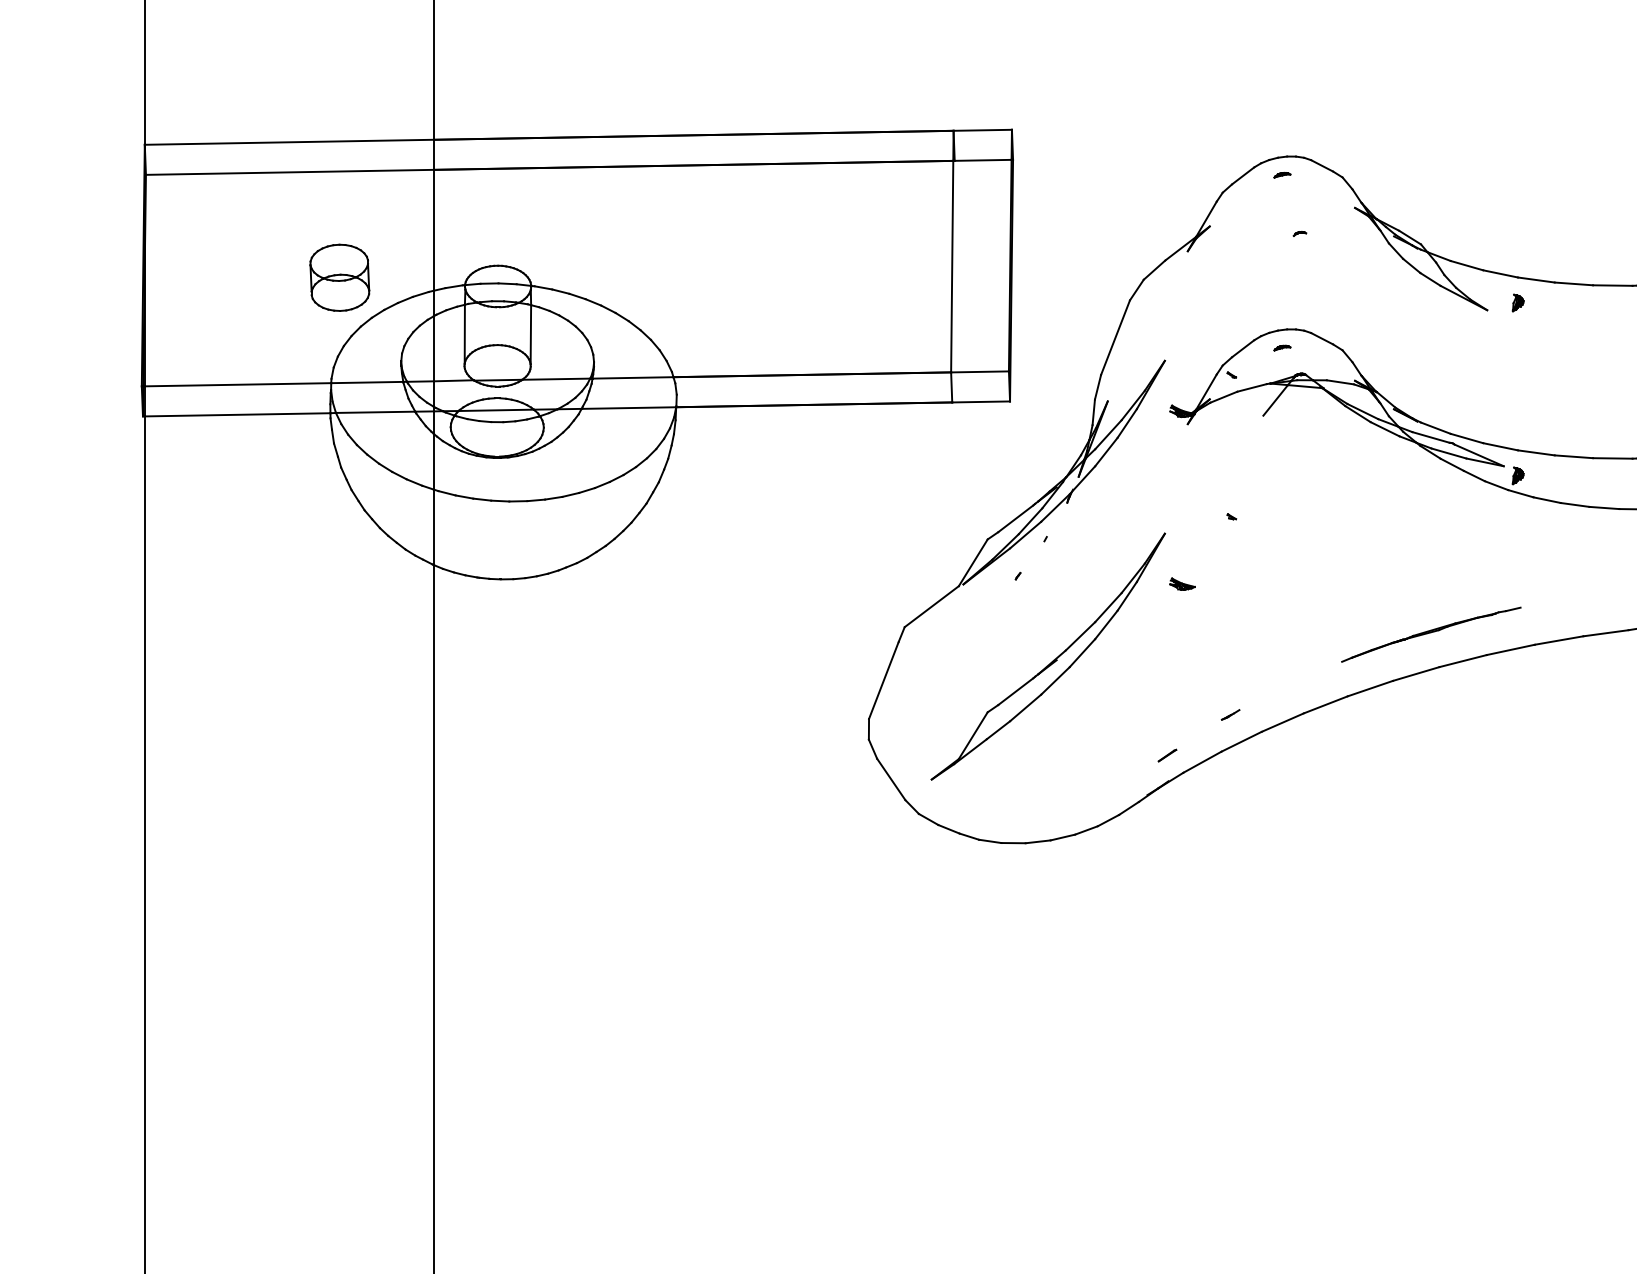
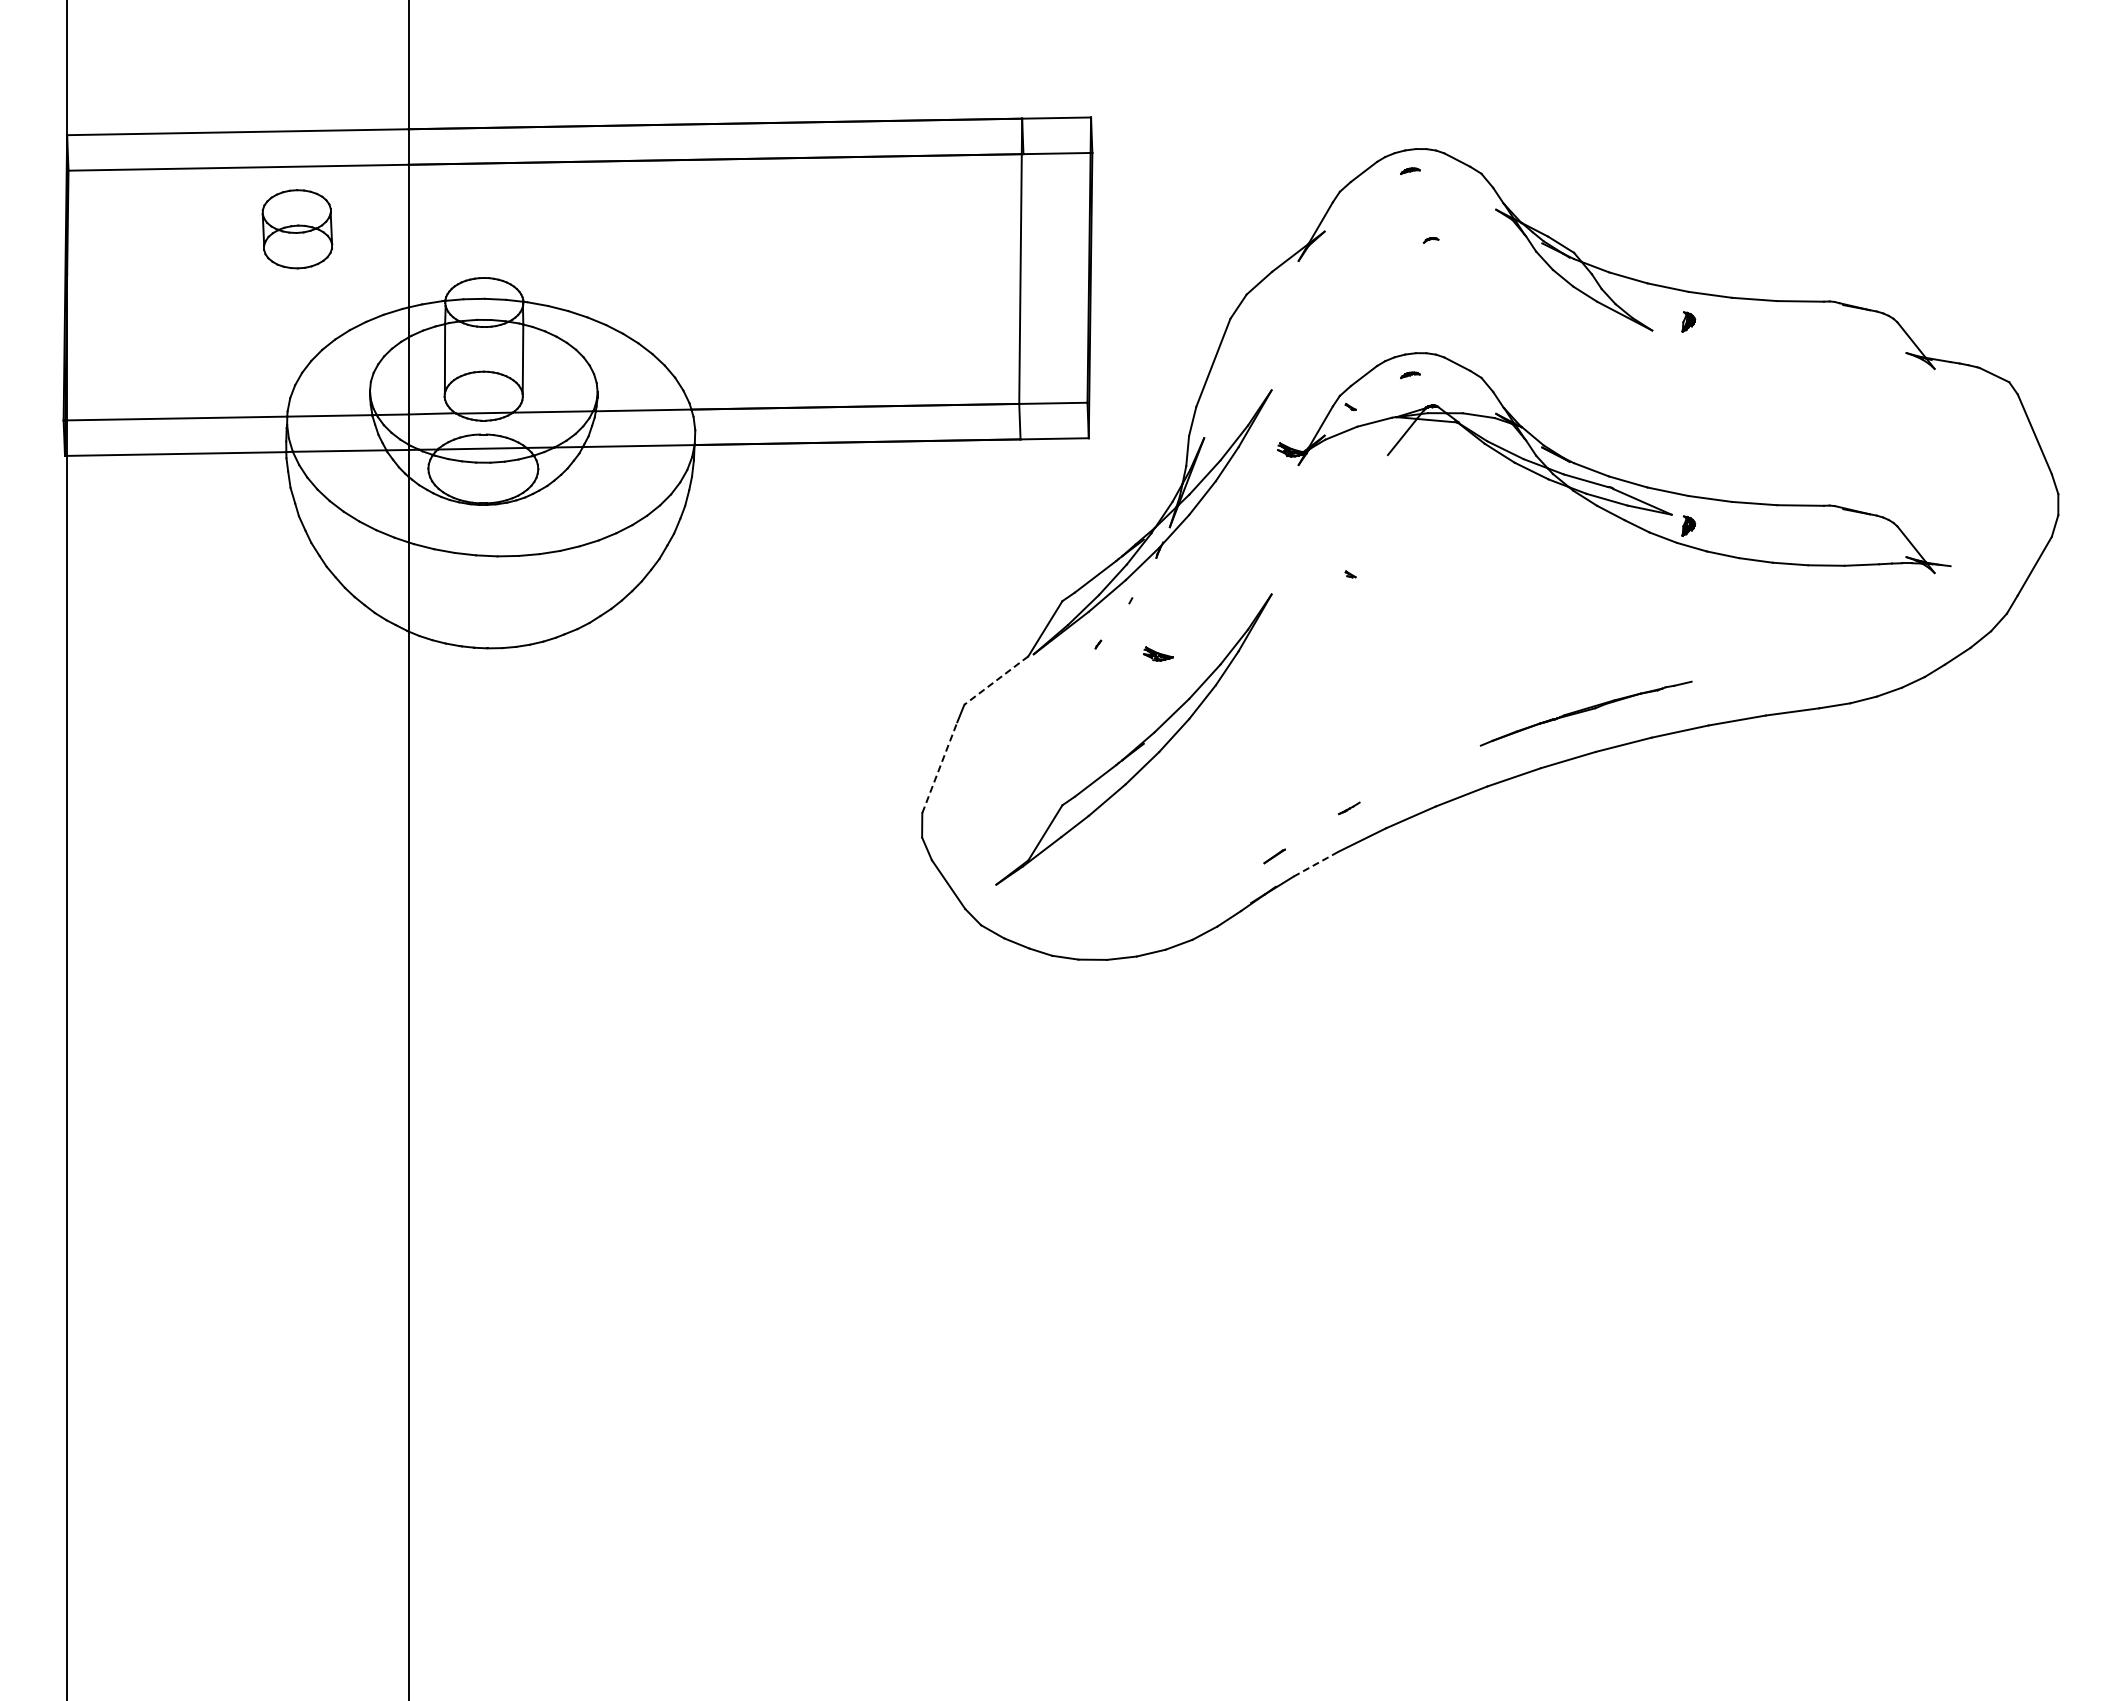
part: (339, 278) -> (297, 229), moved
part: (1182, 583) -> (1158, 653), moved
line: (931, 606) -> (995, 680), solid -> dashed
line: (883, 680) -> (939, 767), solid -> dashed
line: (1202, 762) -> (1316, 864), solid -> dashed

